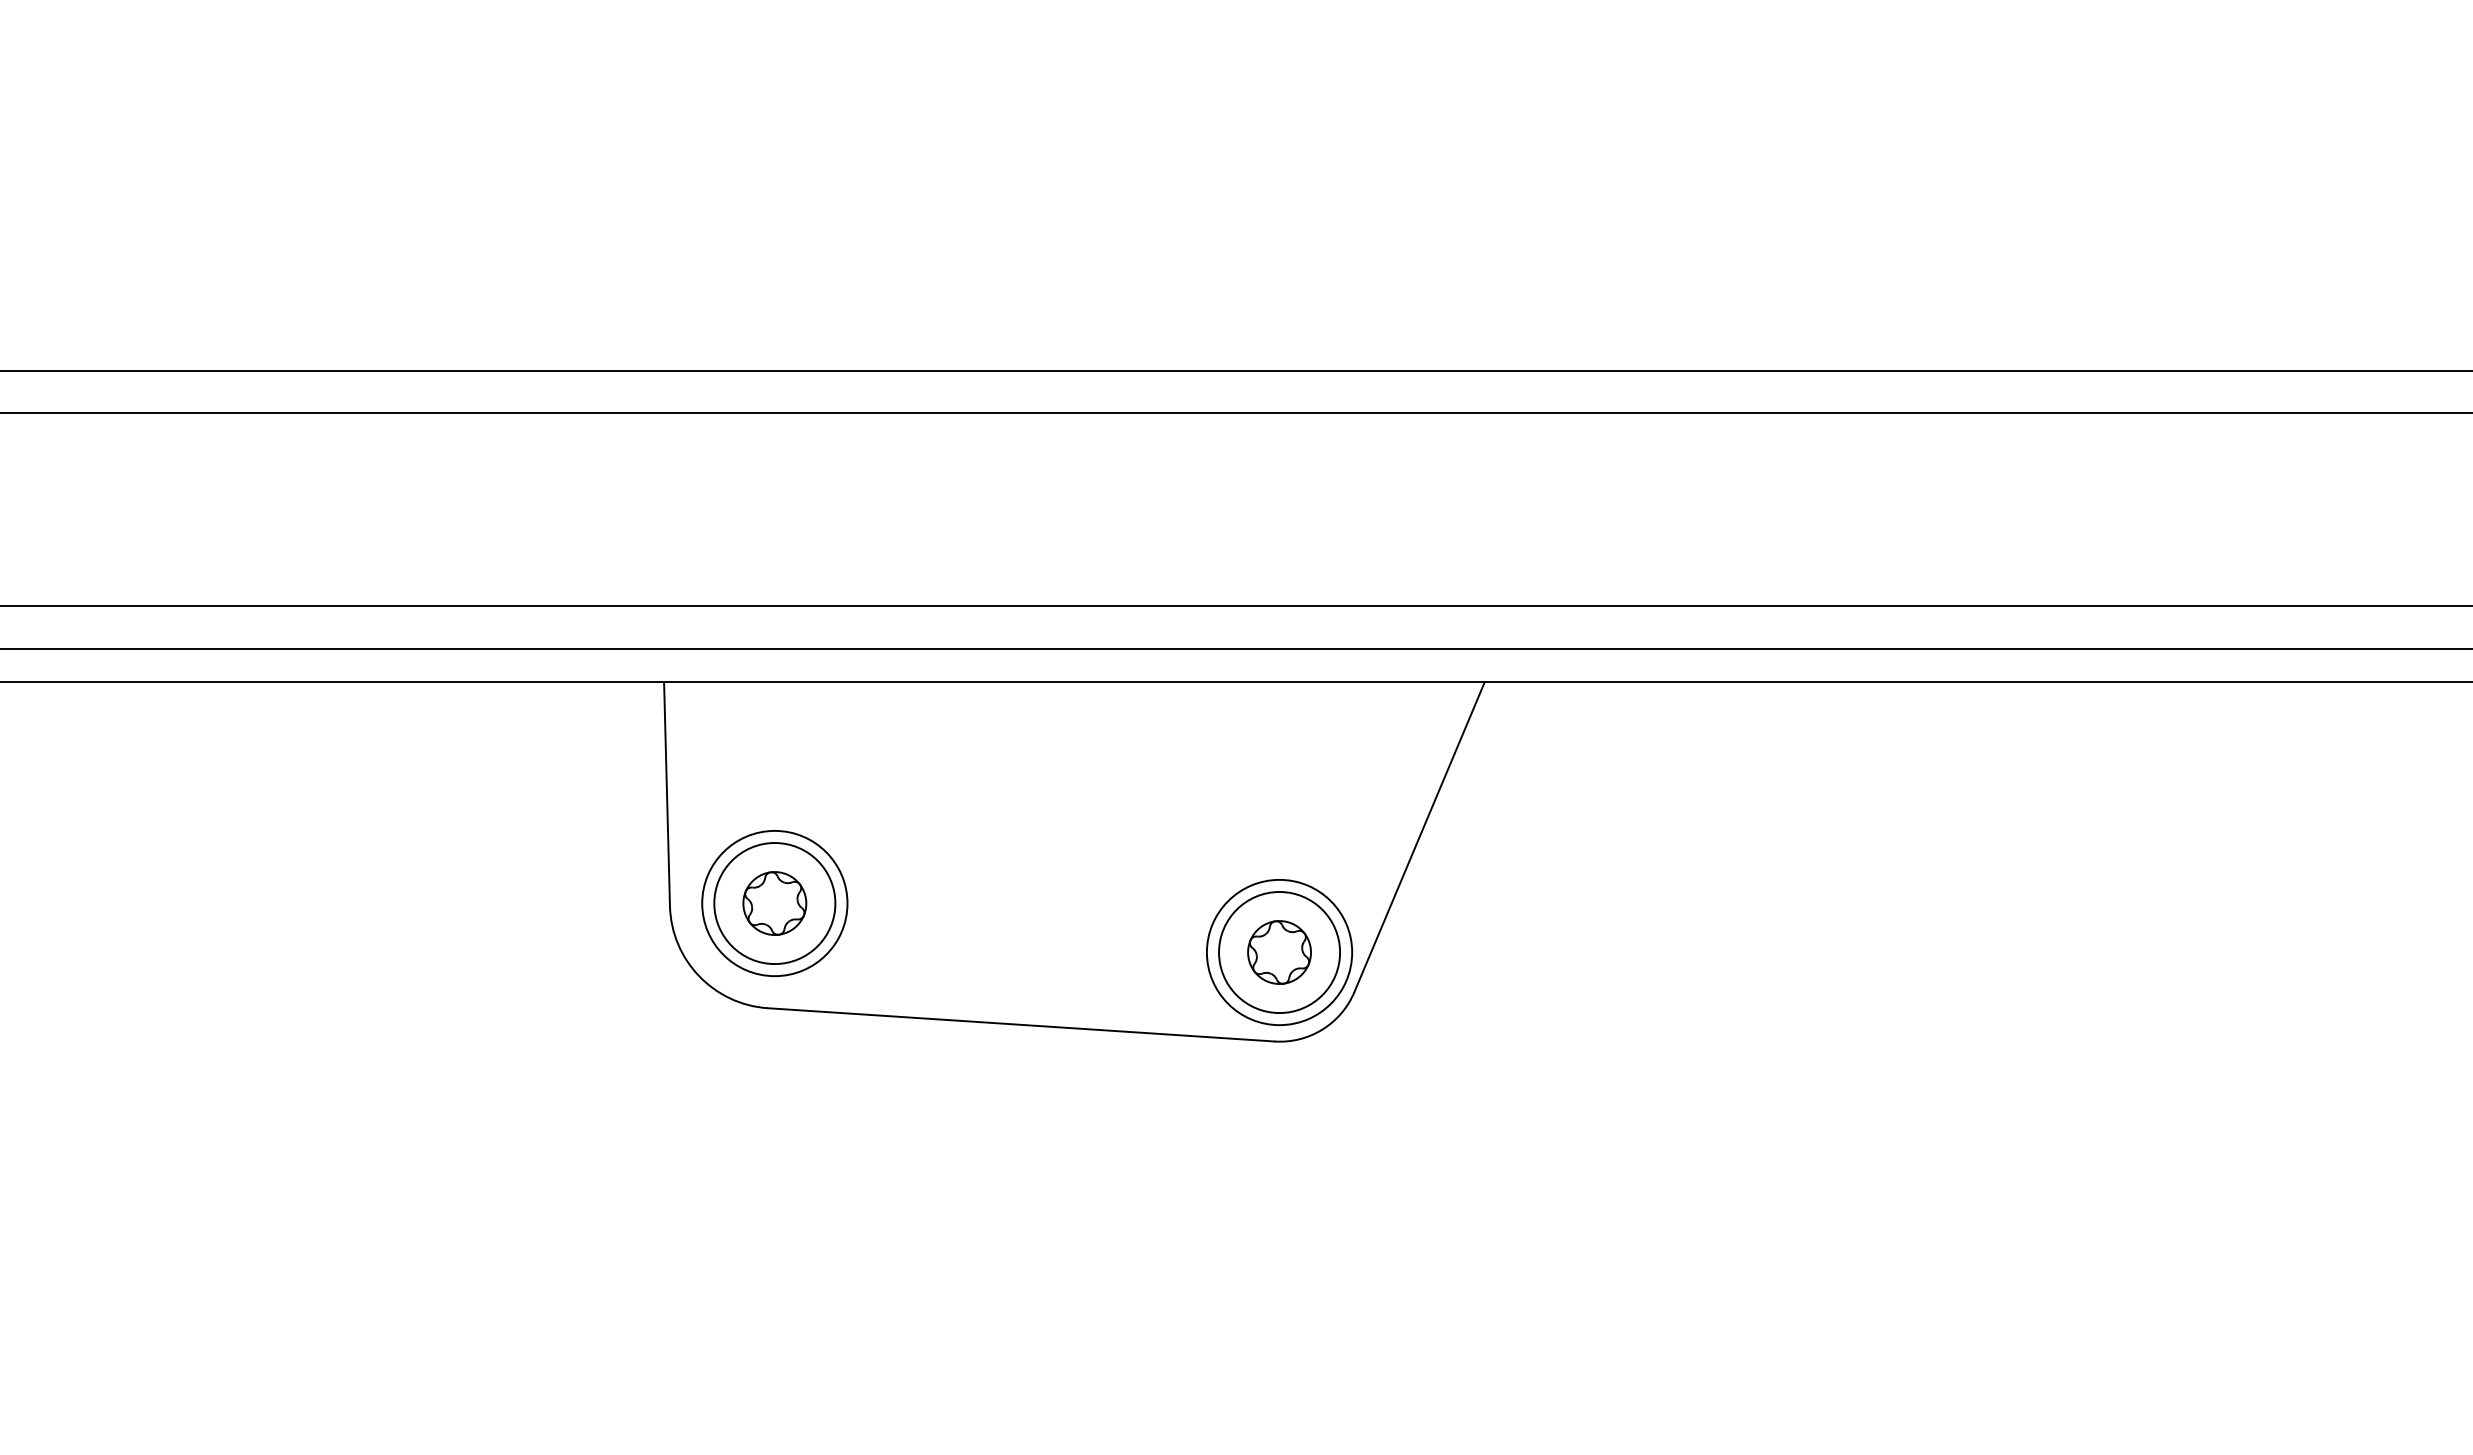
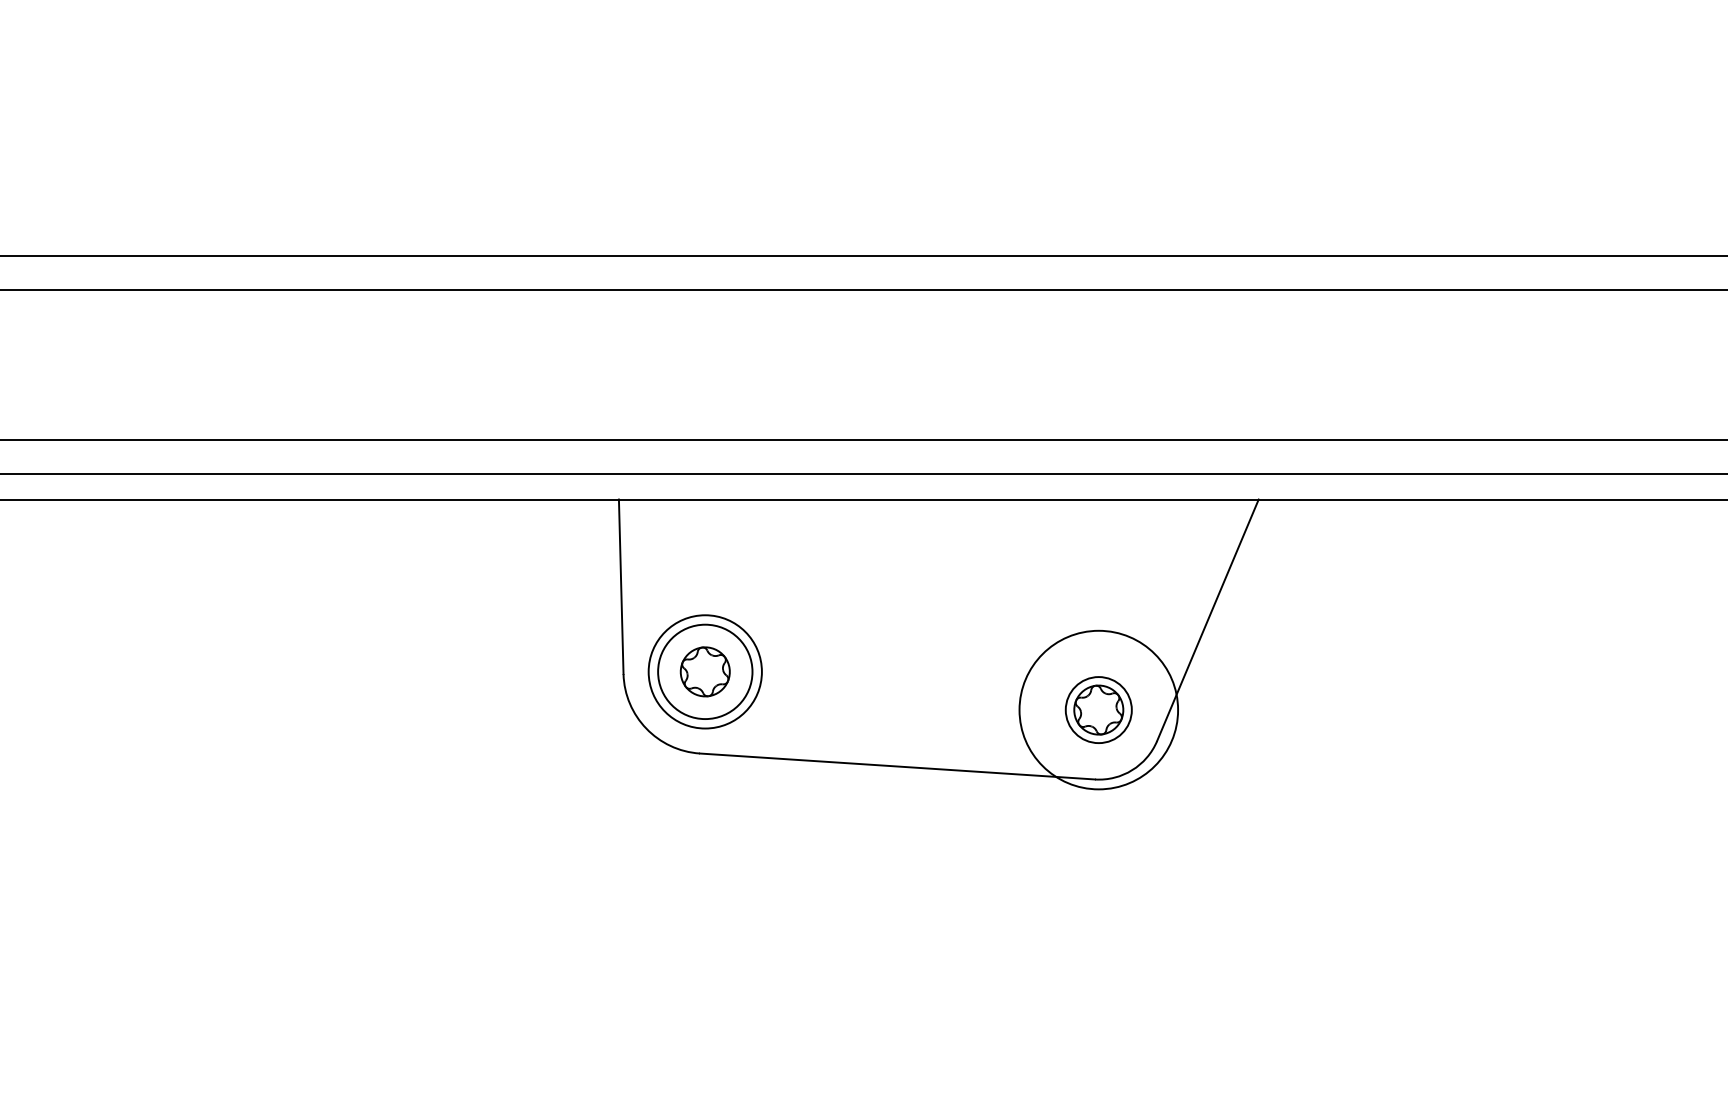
circle: (1279, 952) -> (1098, 710), size x0.7
circle: (1279, 952) -> (1098, 710), size x1.4

